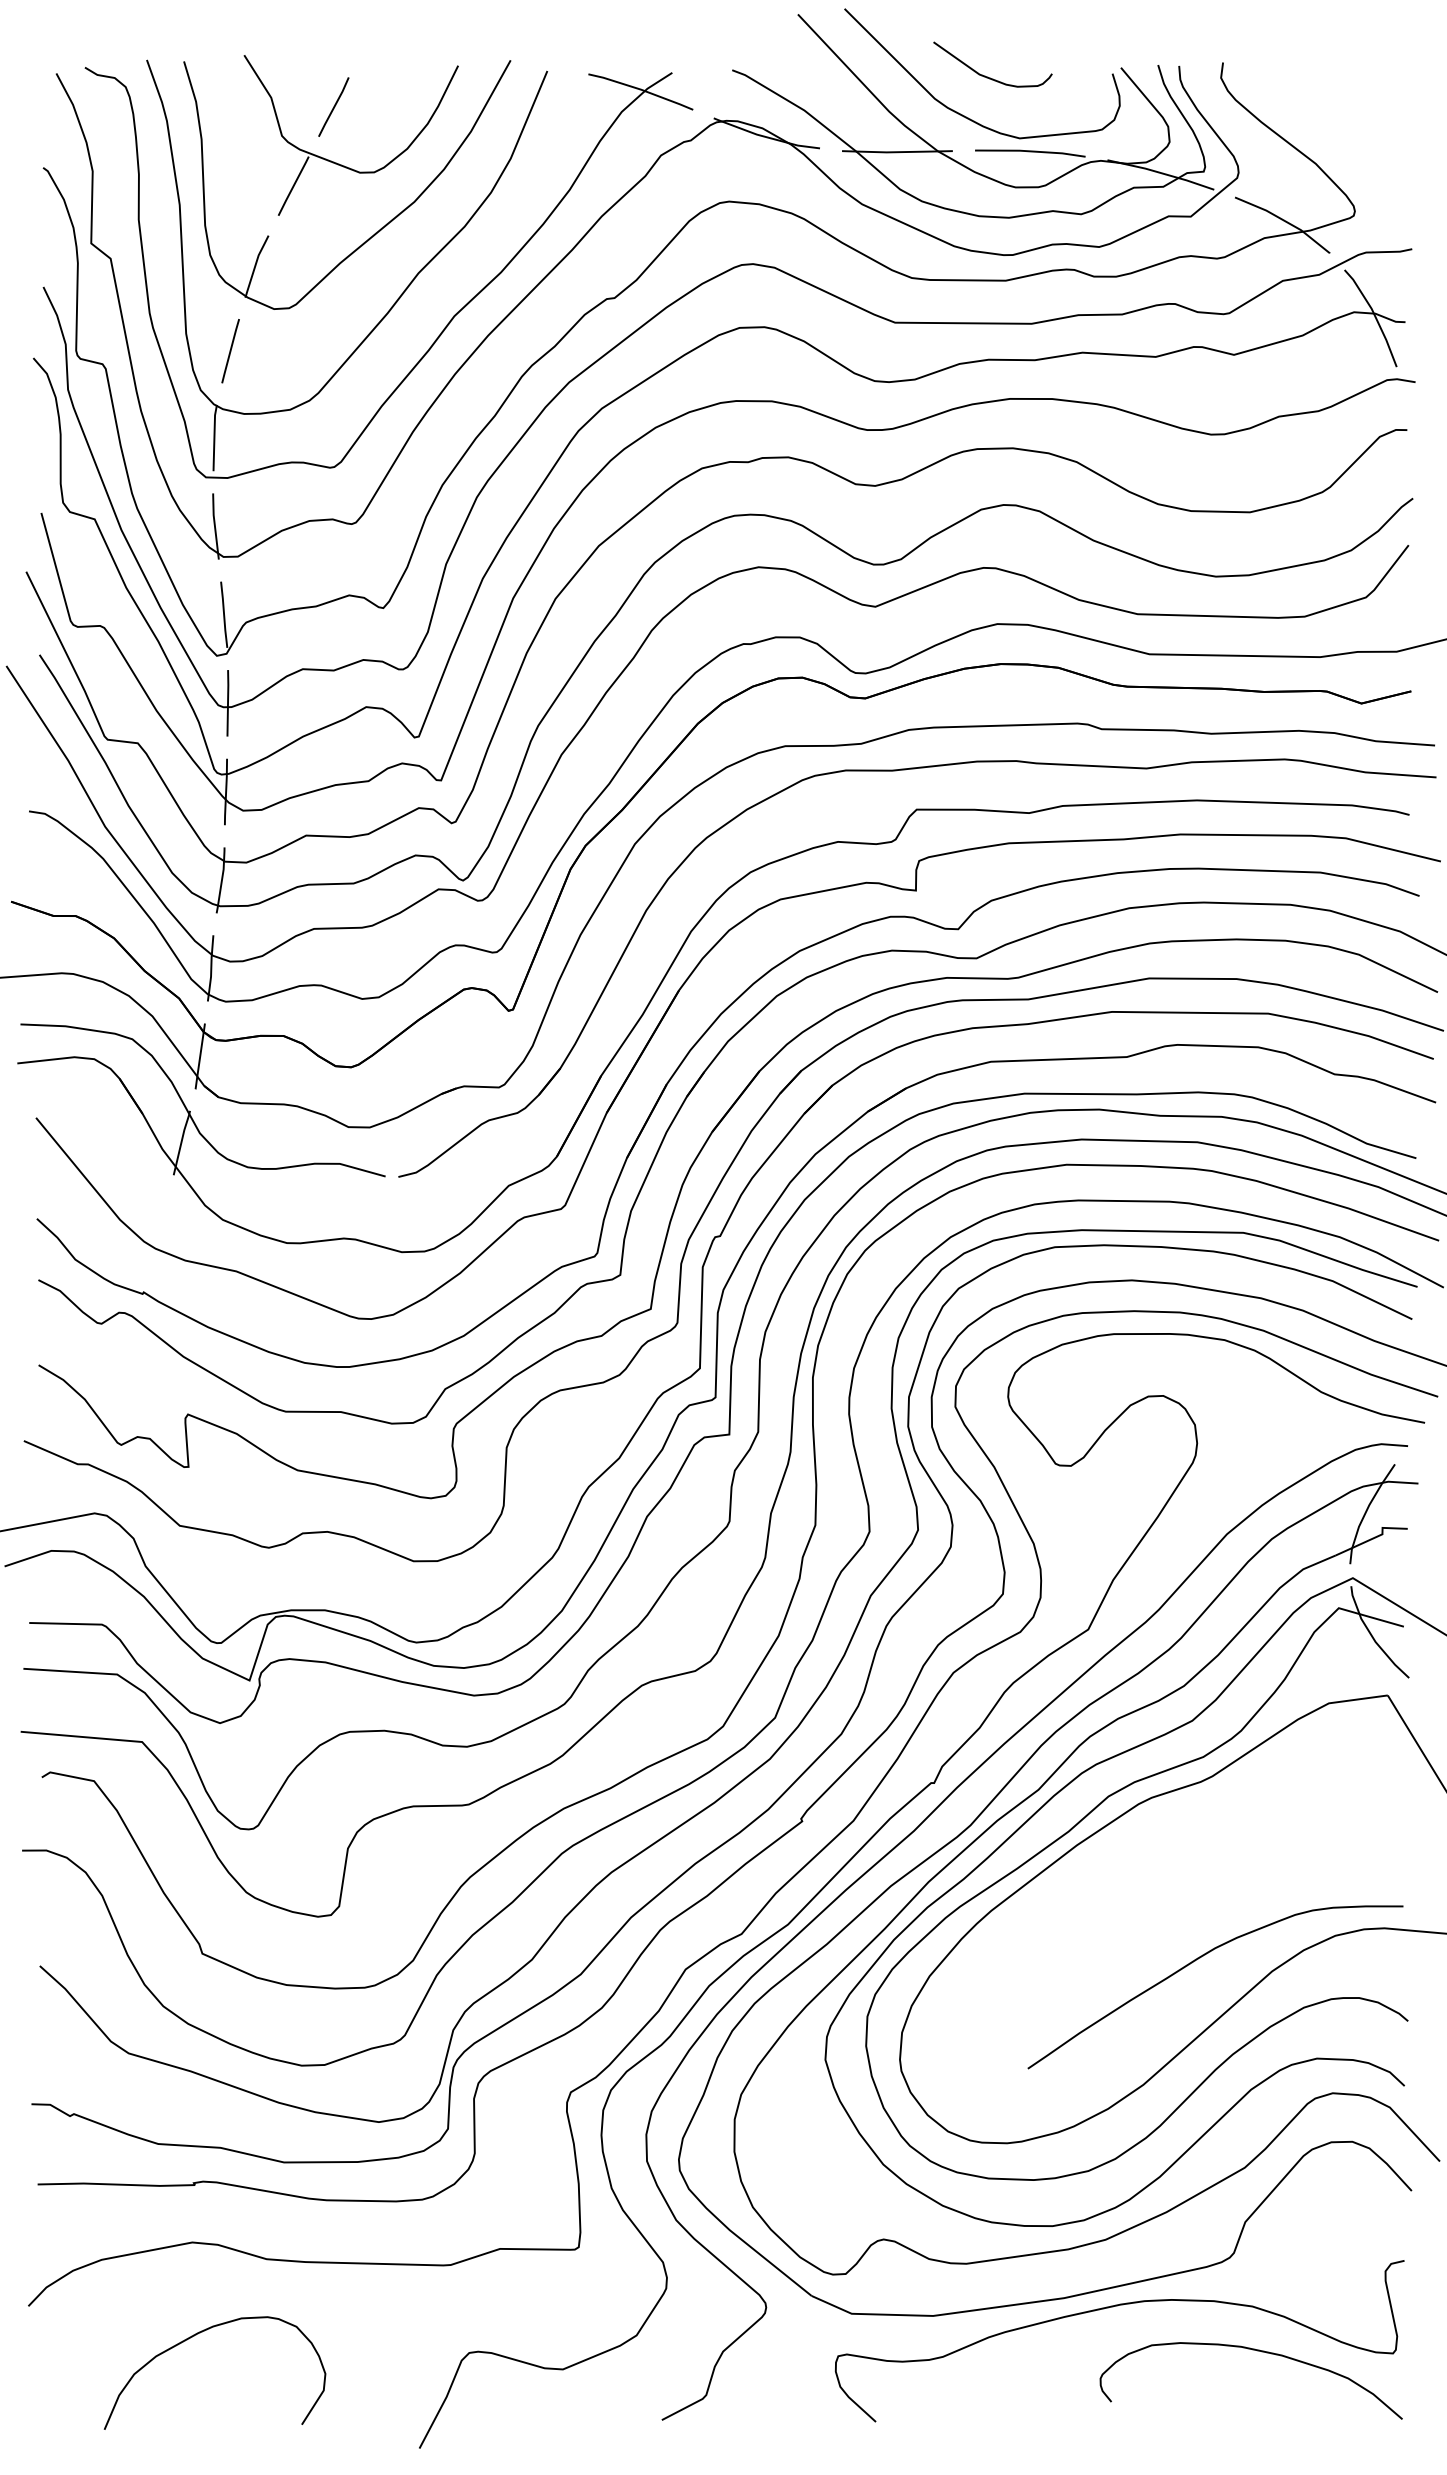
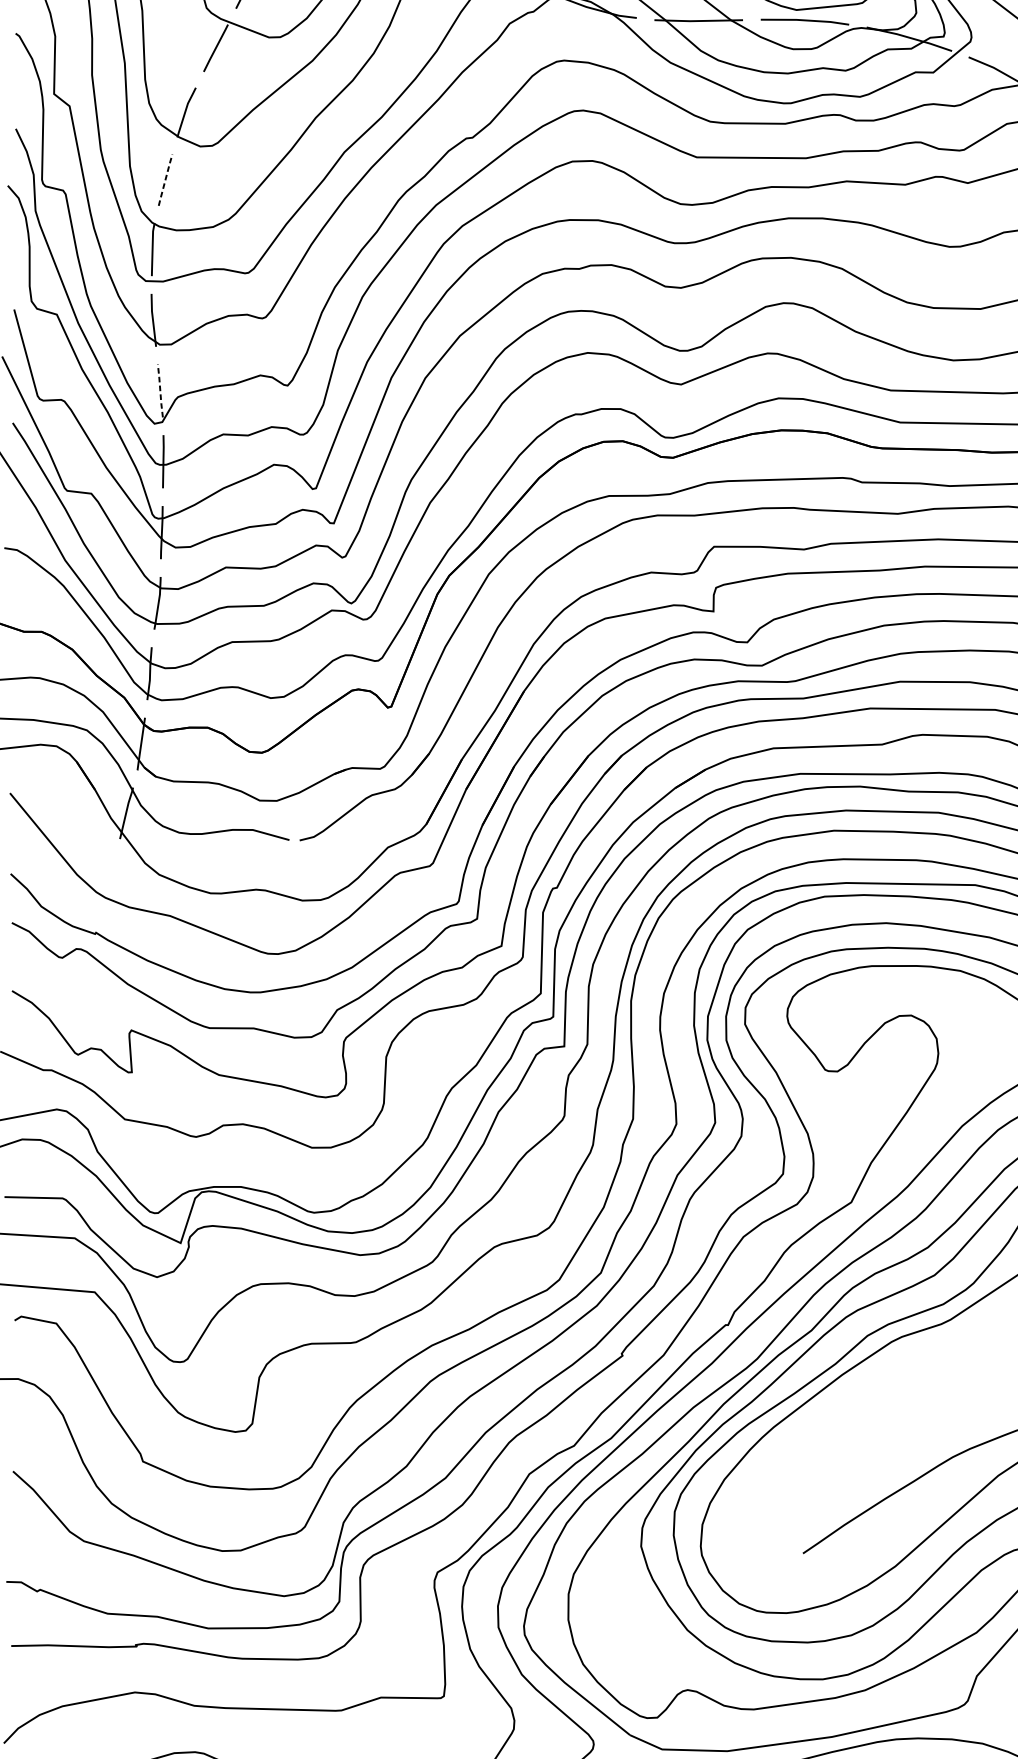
line: (230, 350) -> (165, 179), solid -> dashed
line: (224, 615) -> (160, 391), solid -> dashed

